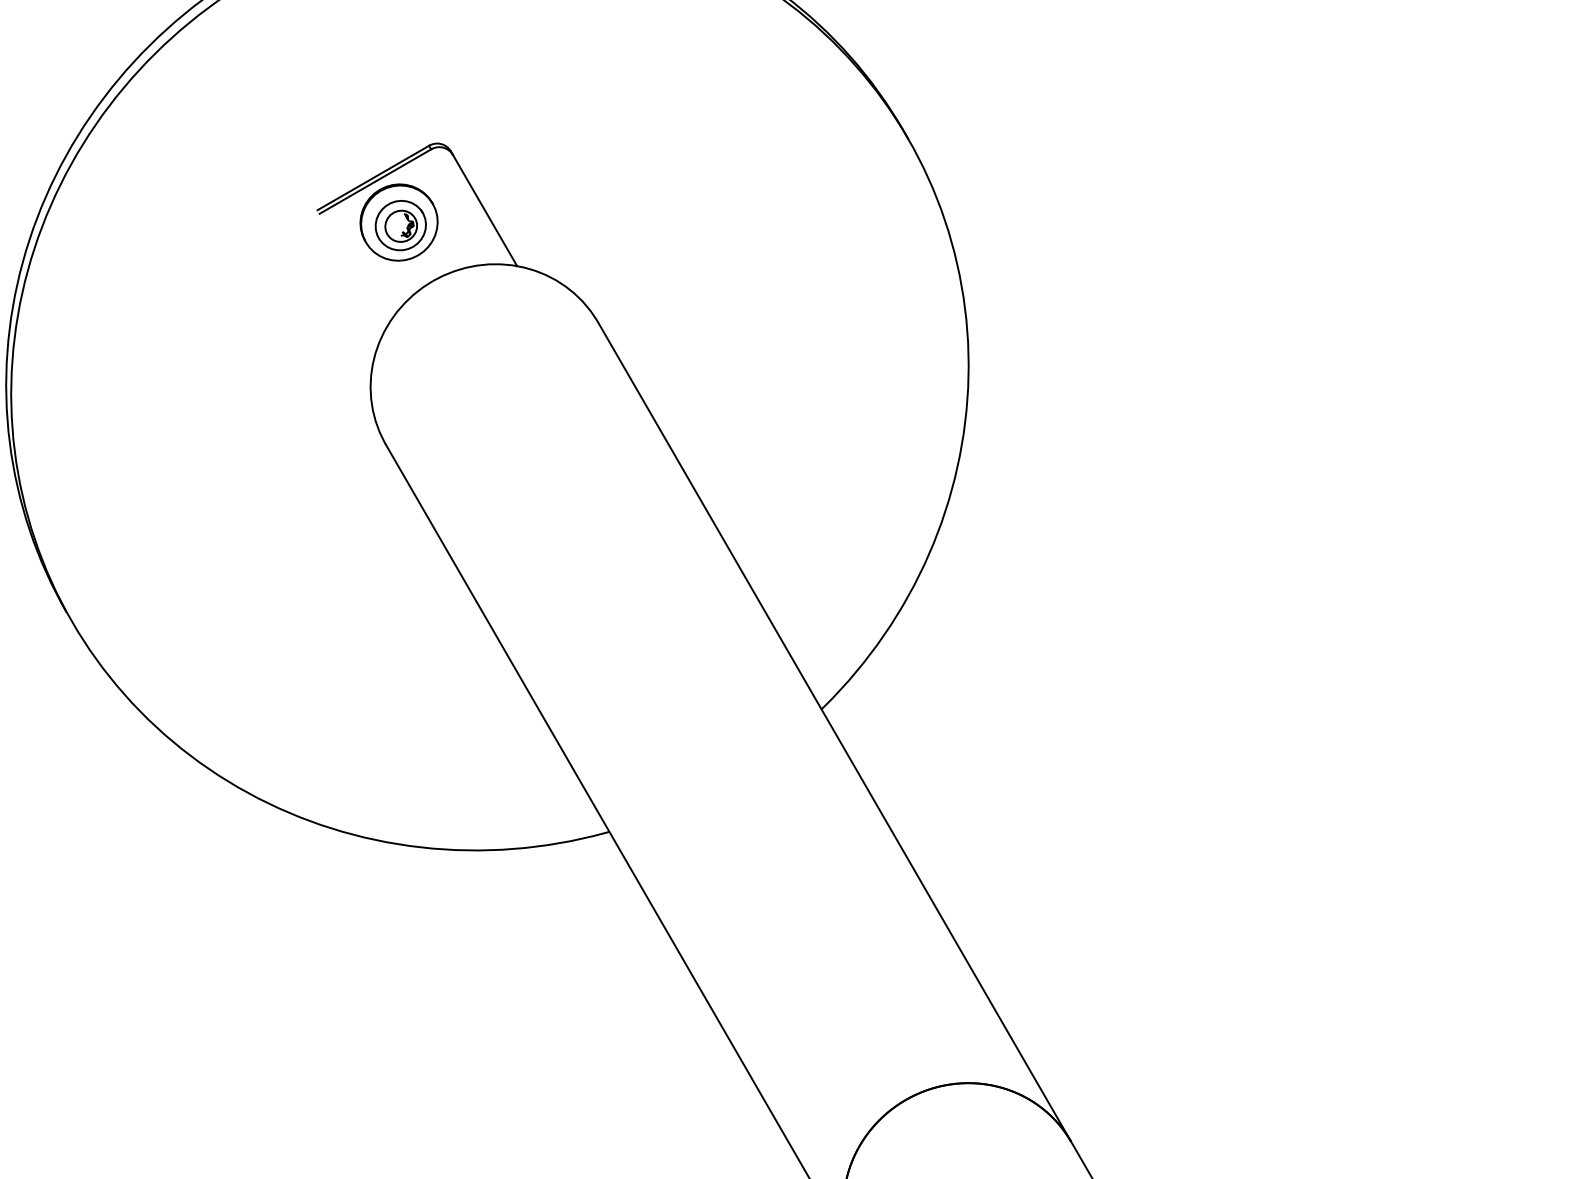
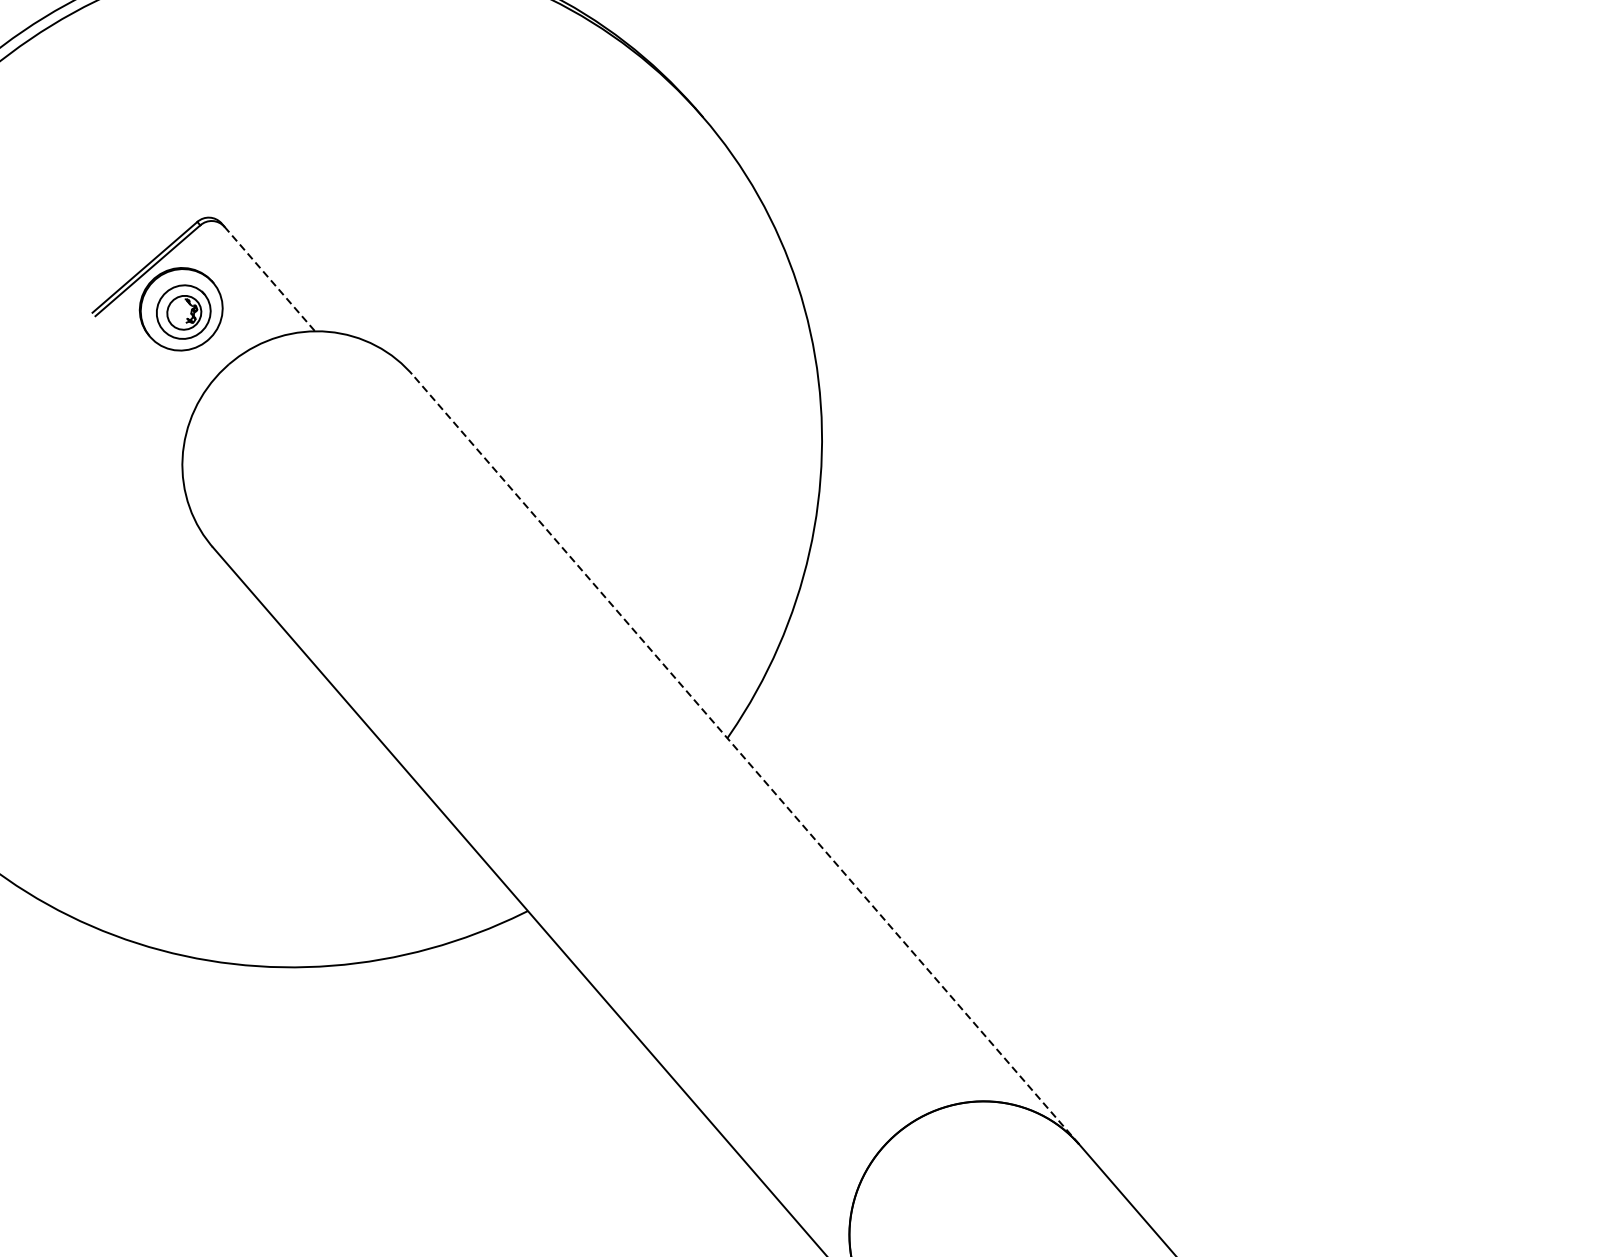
line: (485, 210) -> (270, 278), solid -> dashed
line: (834, 731) -> (745, 759), solid -> dashed

